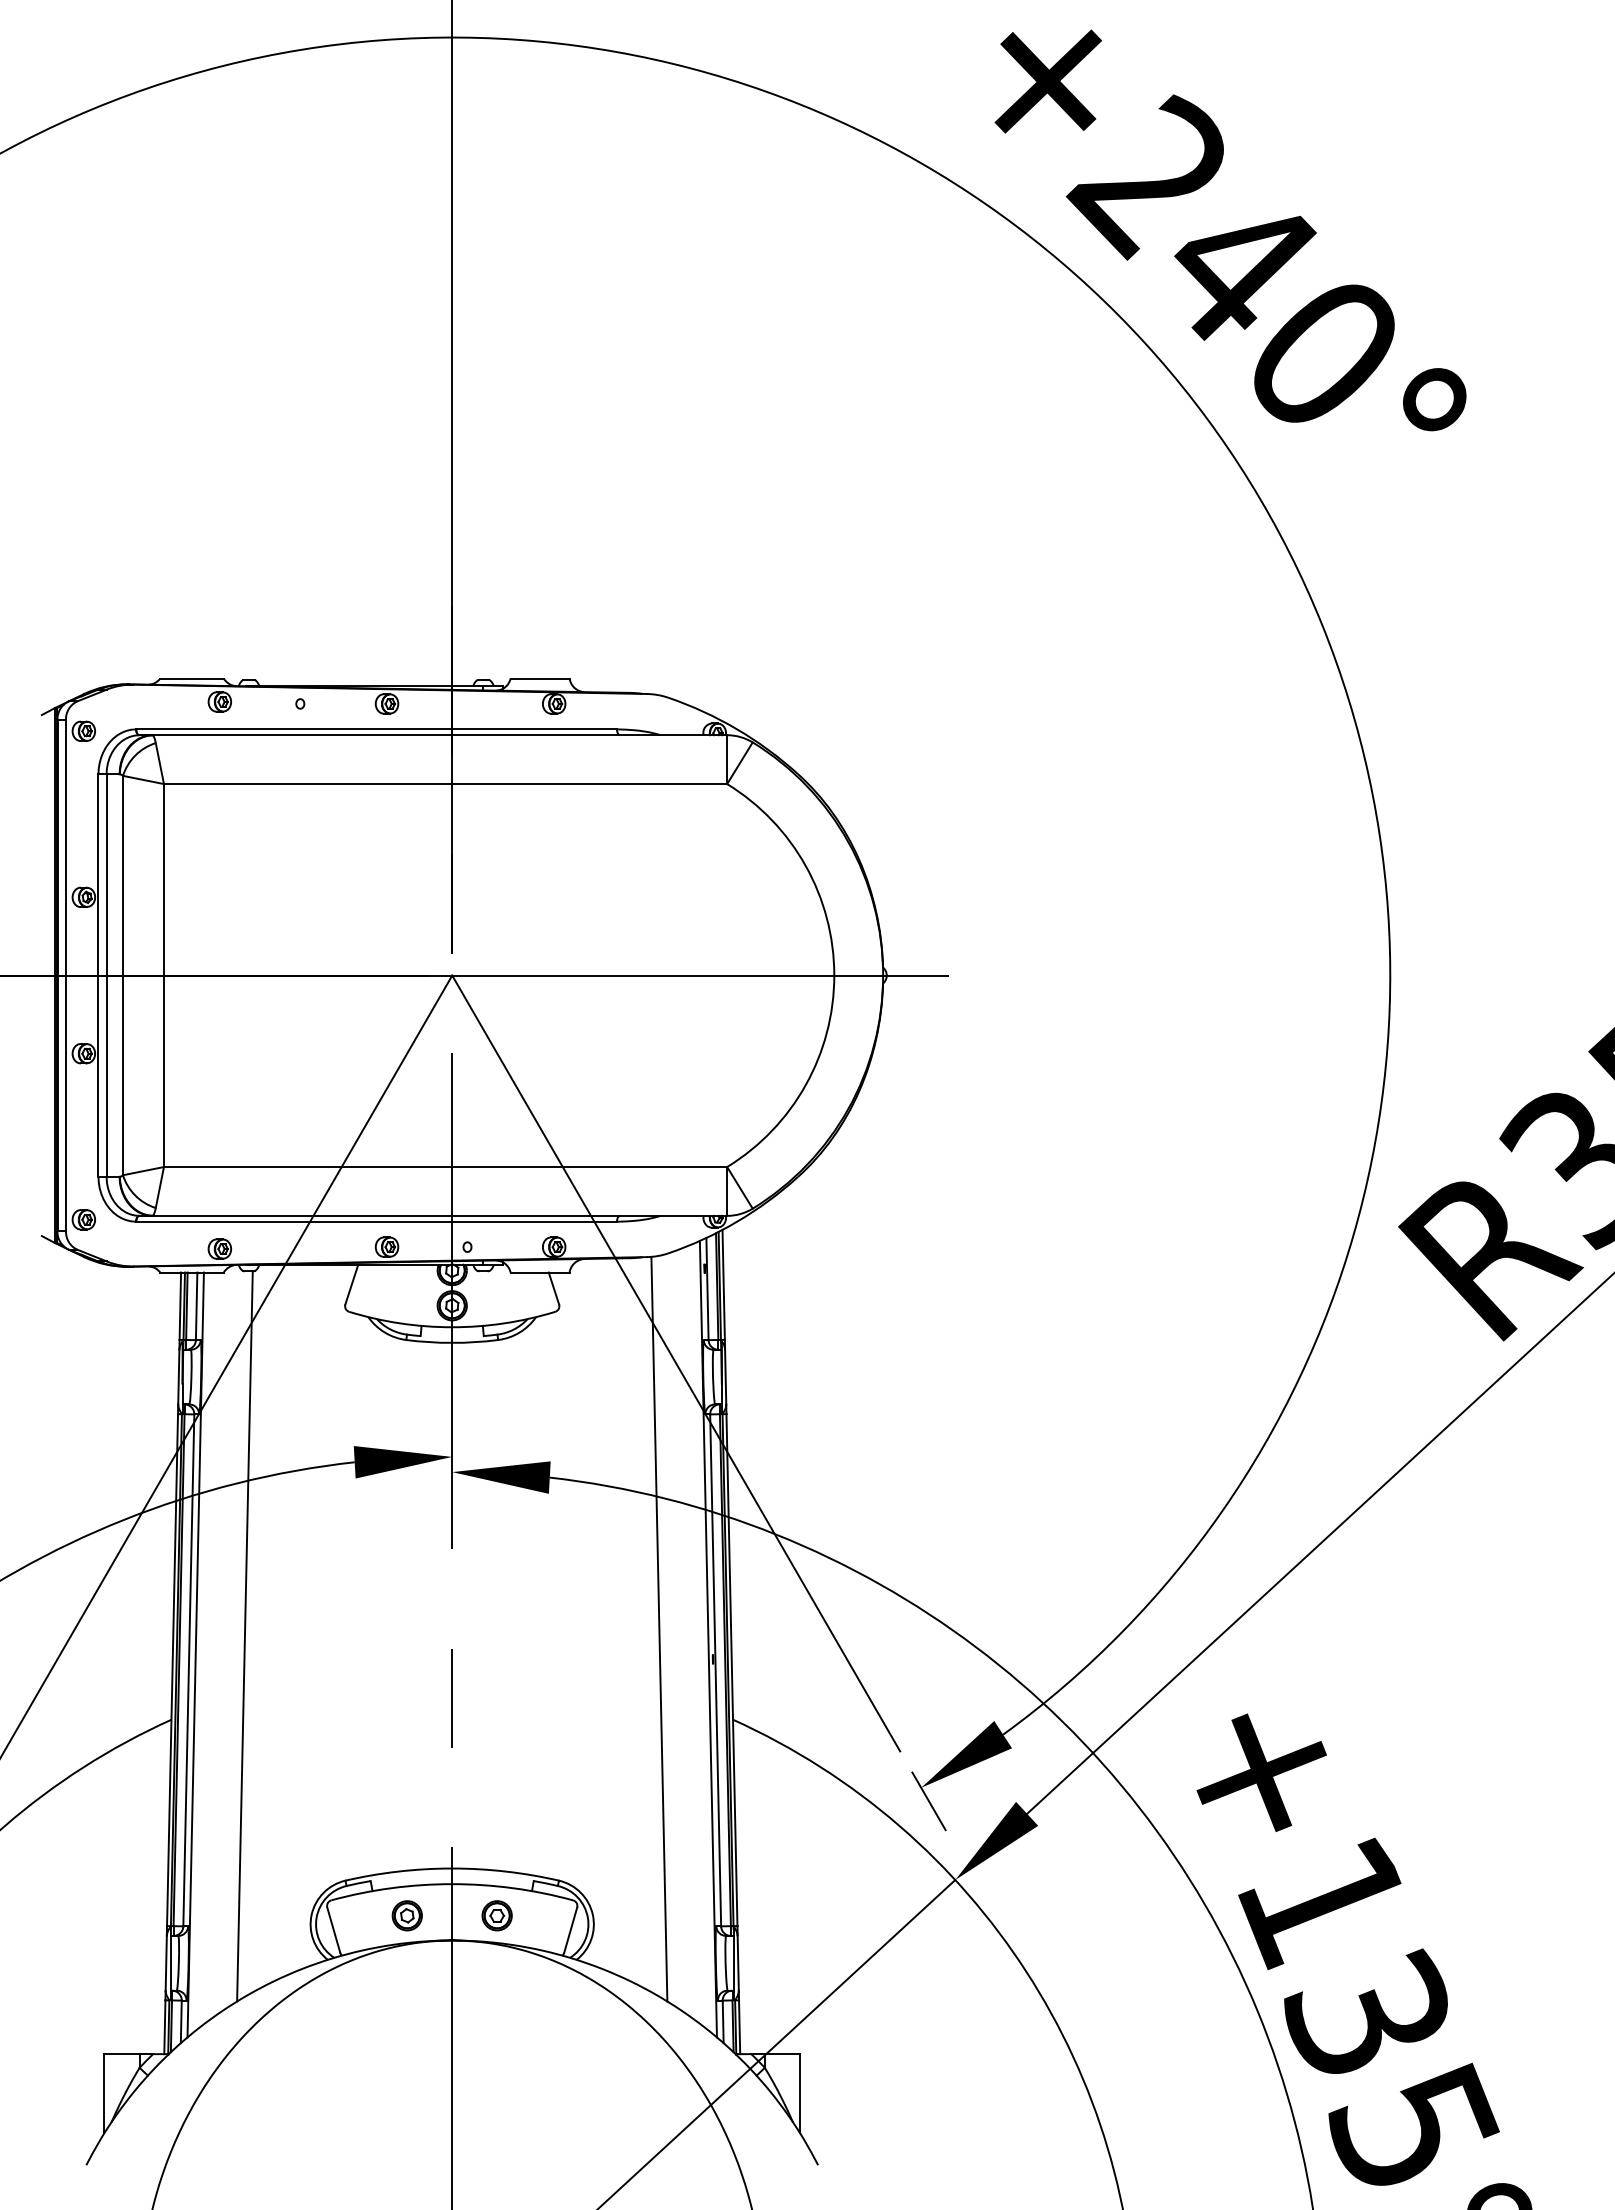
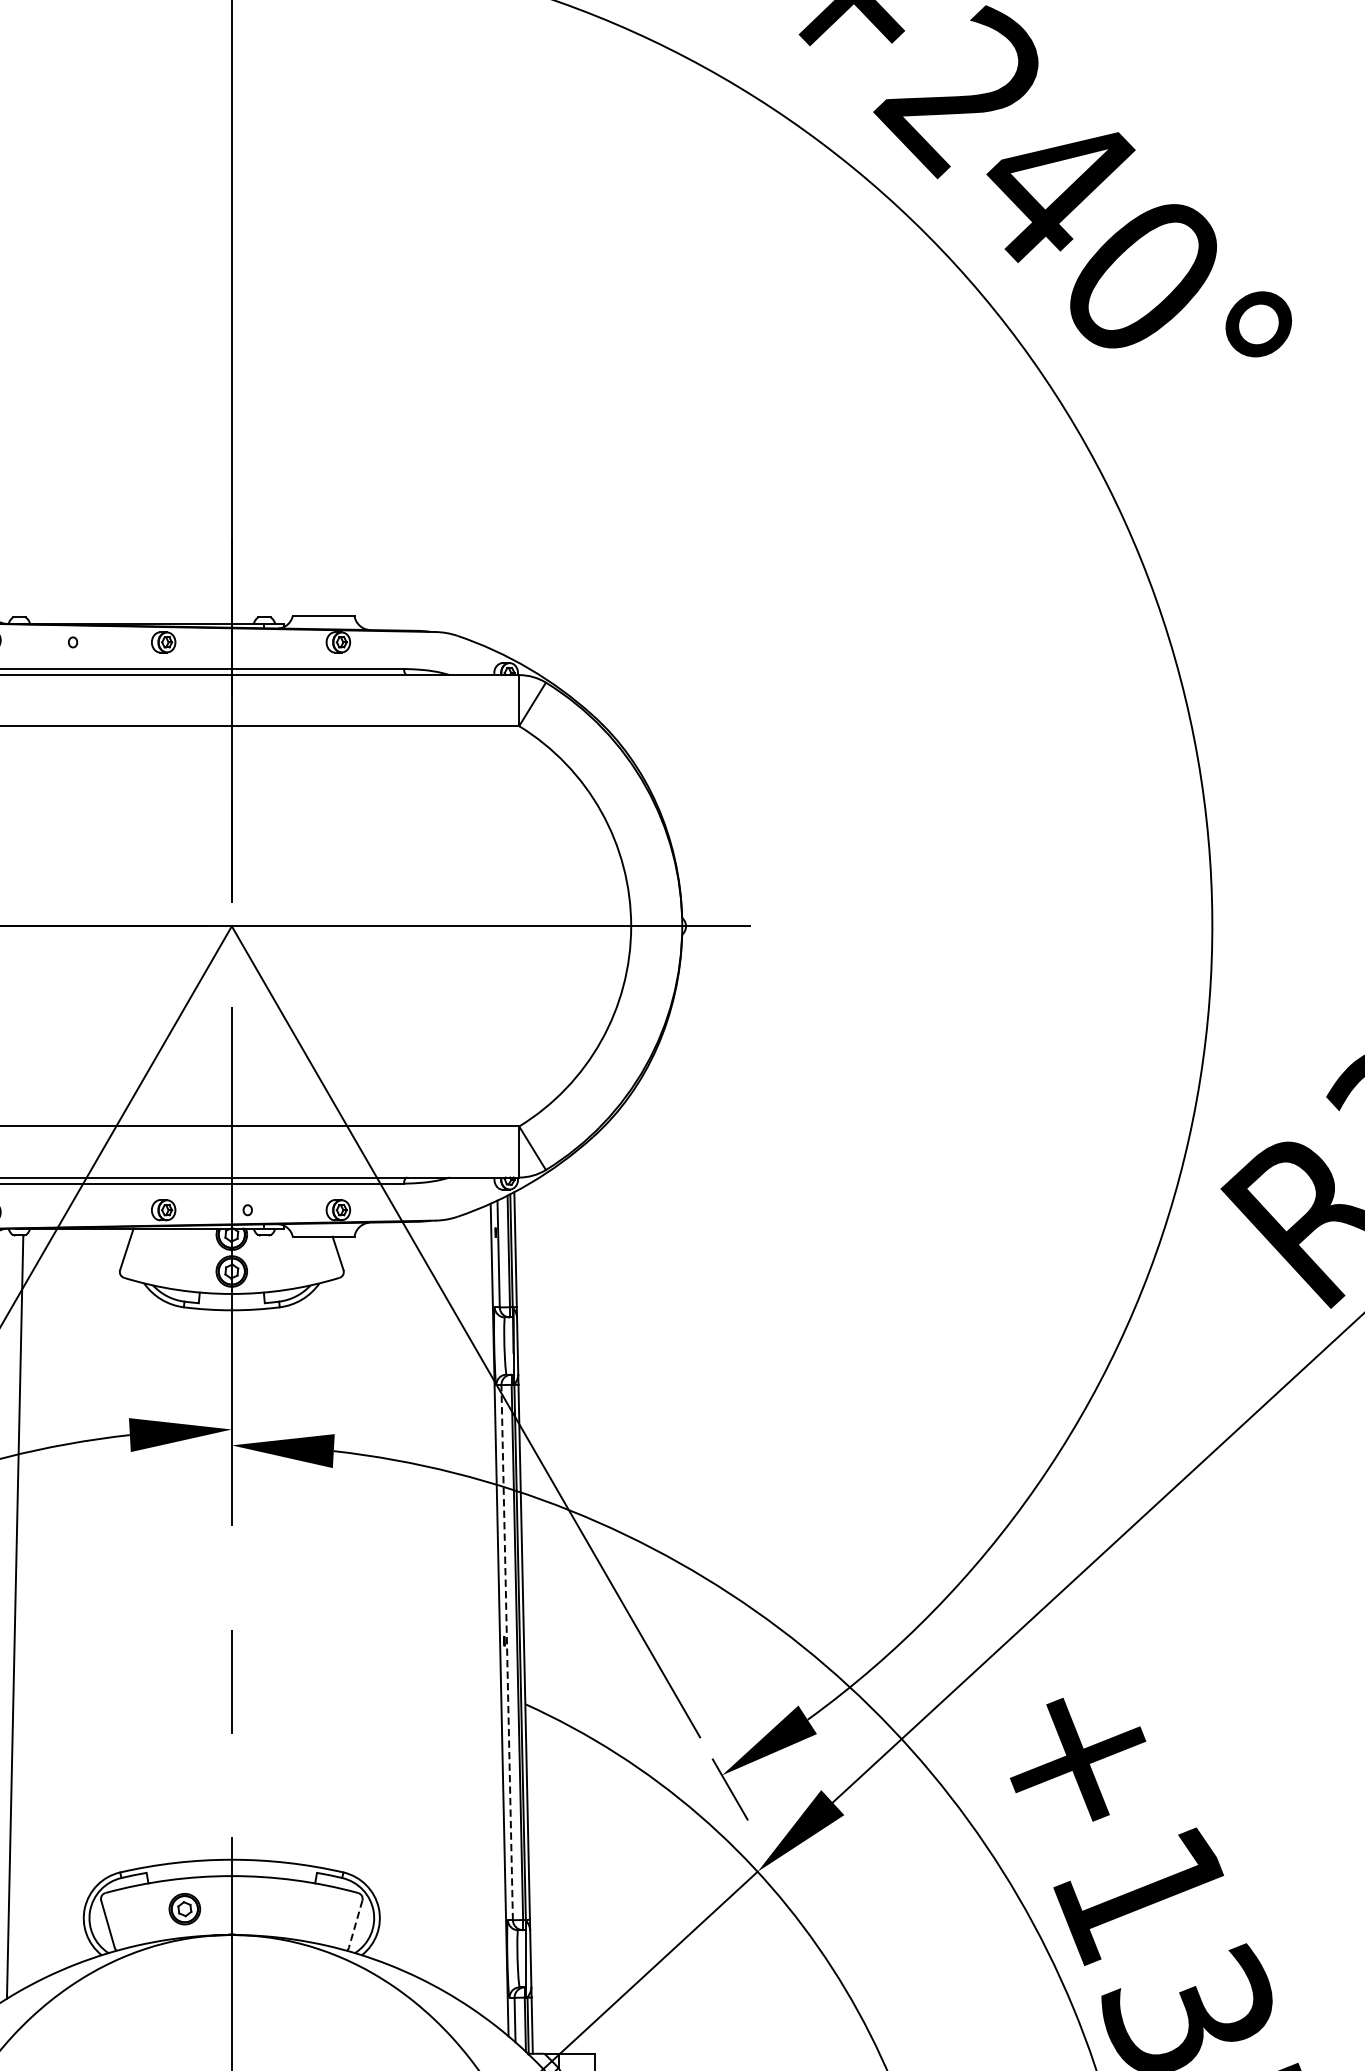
line: (659, 1628) -> (448, 1608), removed
line: (715, 1669) -> (507, 1651), solid -> dashed
part: (496, 1915) -> (278, 1908), removed
line: (570, 1930) -> (355, 1924), solid -> dashed

